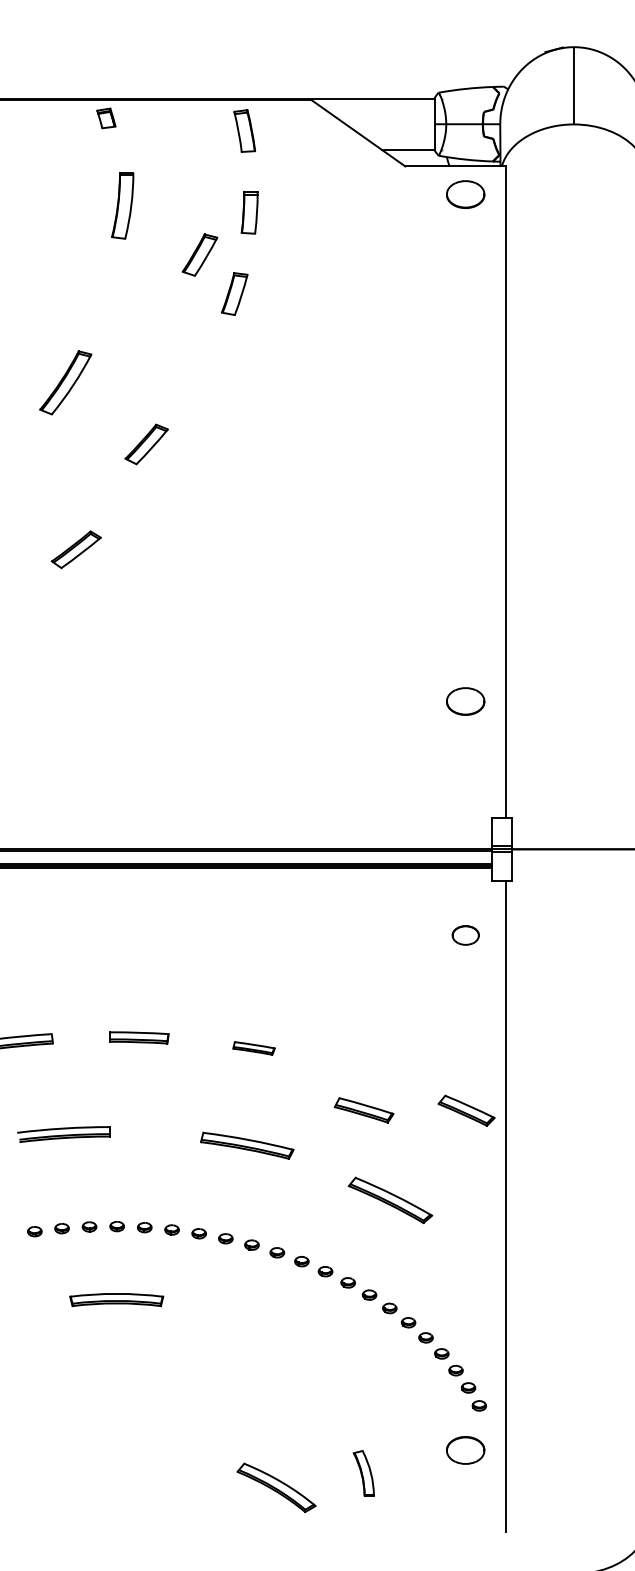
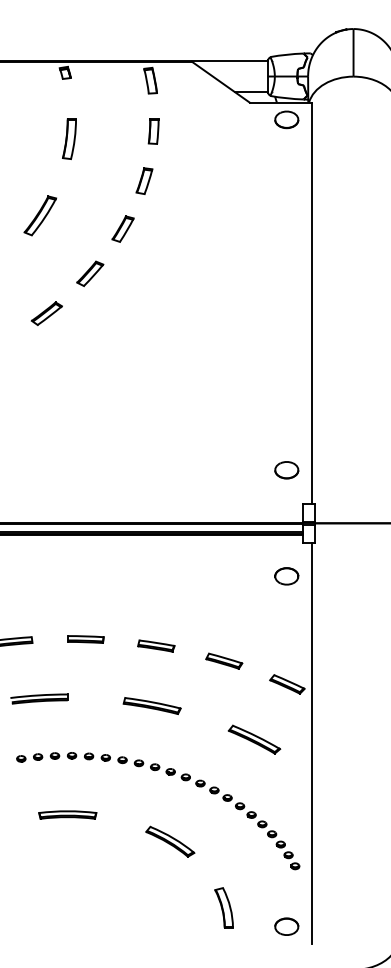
part: (122, 205) -> (69, 138), moved
part: (199, 254) -> (122, 228), moved
part: (64, 382) -> (39, 215), moved
part: (75, 549) -> (46, 313), moved
part: (465, 701) -> (286, 470), moved
part: (465, 935) -> (286, 576), size x1.43
part: (254, 1047) -> (156, 645), size x1.43
part: (364, 1109) -> (224, 660), moved
part: (390, 1200) -> (254, 739), moved
part: (116, 1299) -> (67, 814), moved
part: (465, 1450) -> (286, 926), moved
part: (362, 1472) -> (223, 907), size x1.43
part: (276, 1487) -> (170, 841), moved

